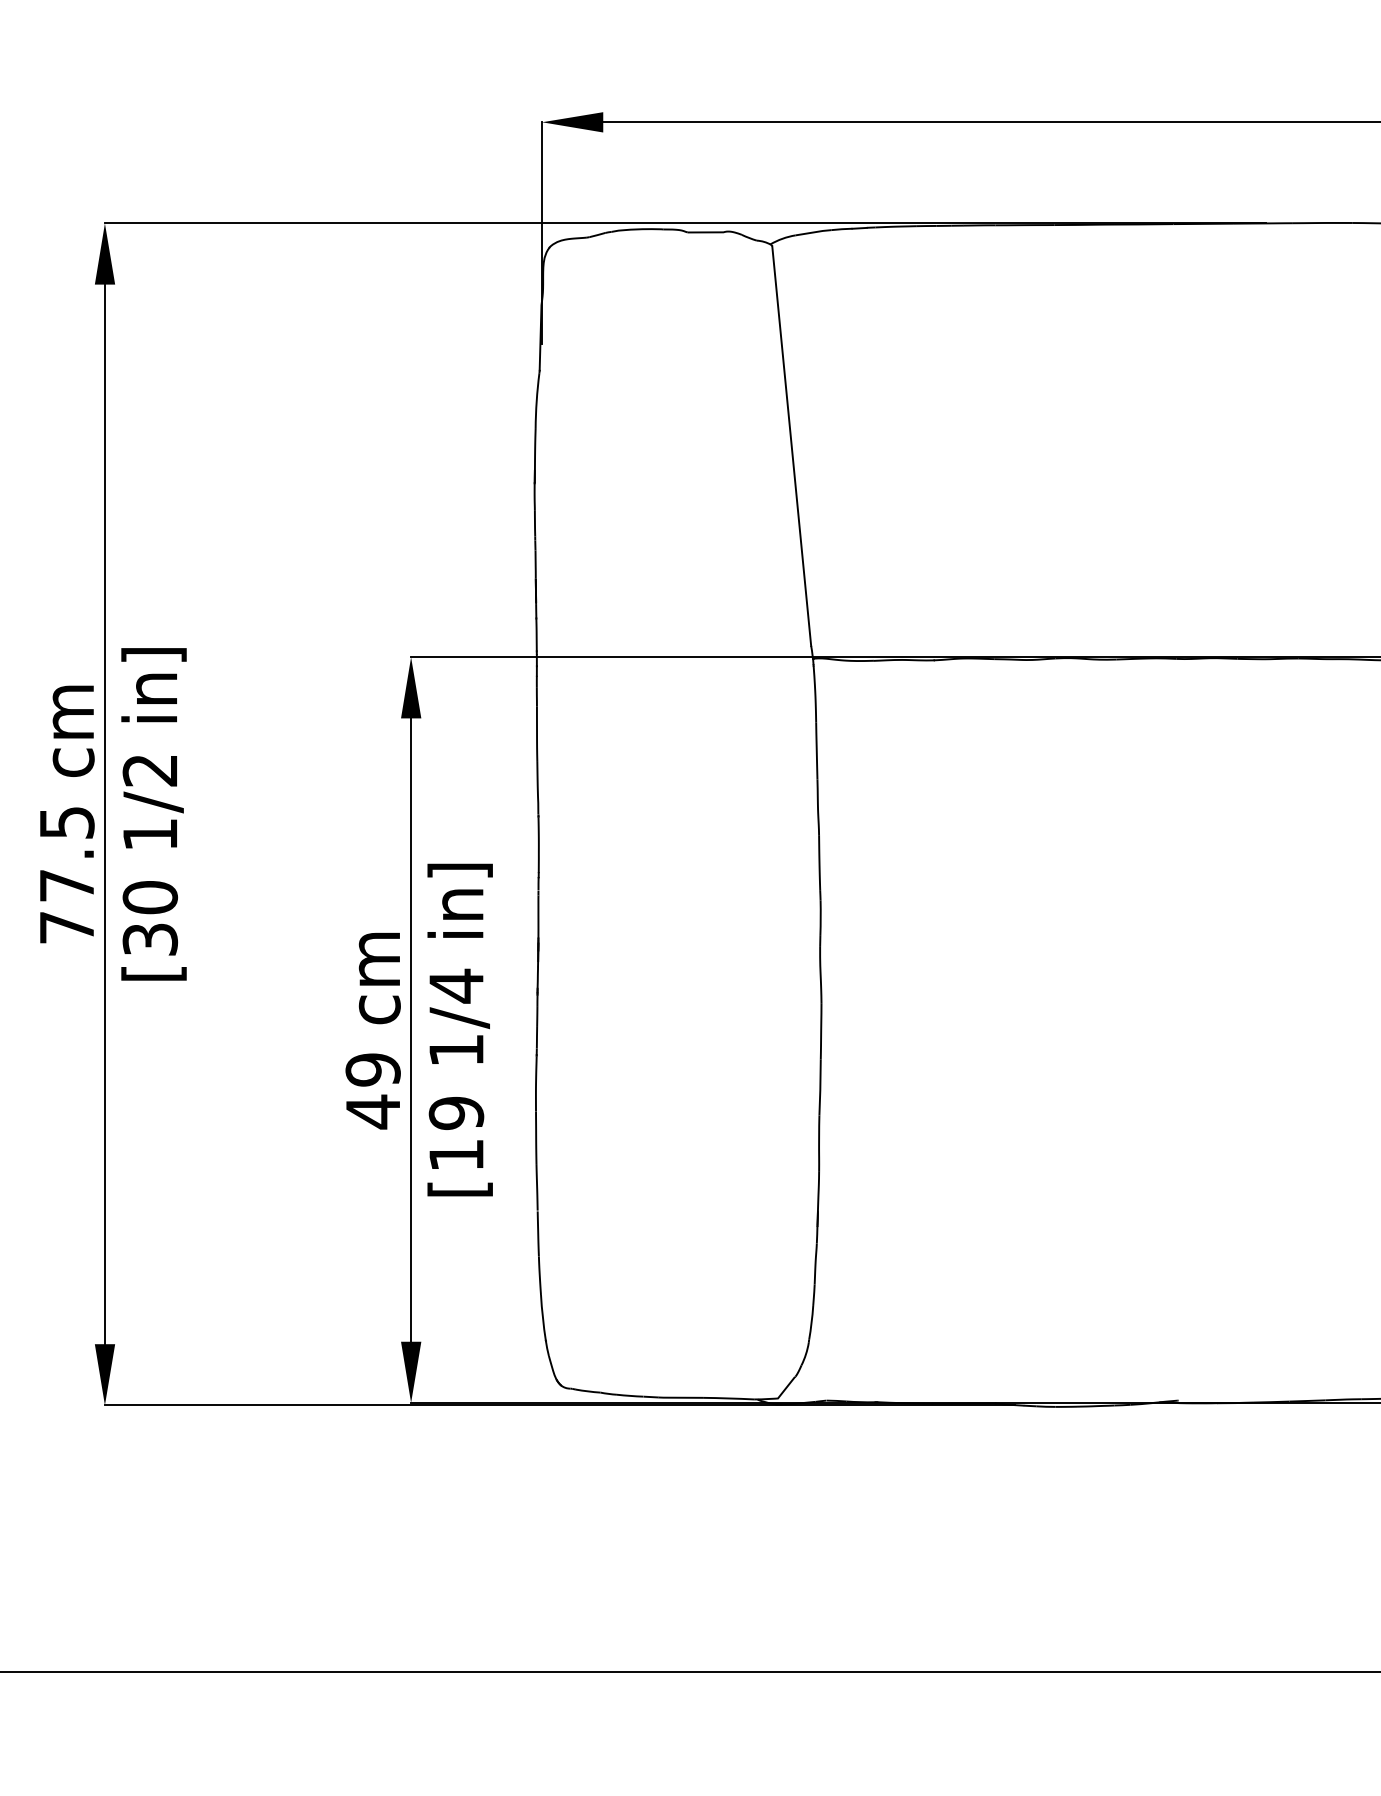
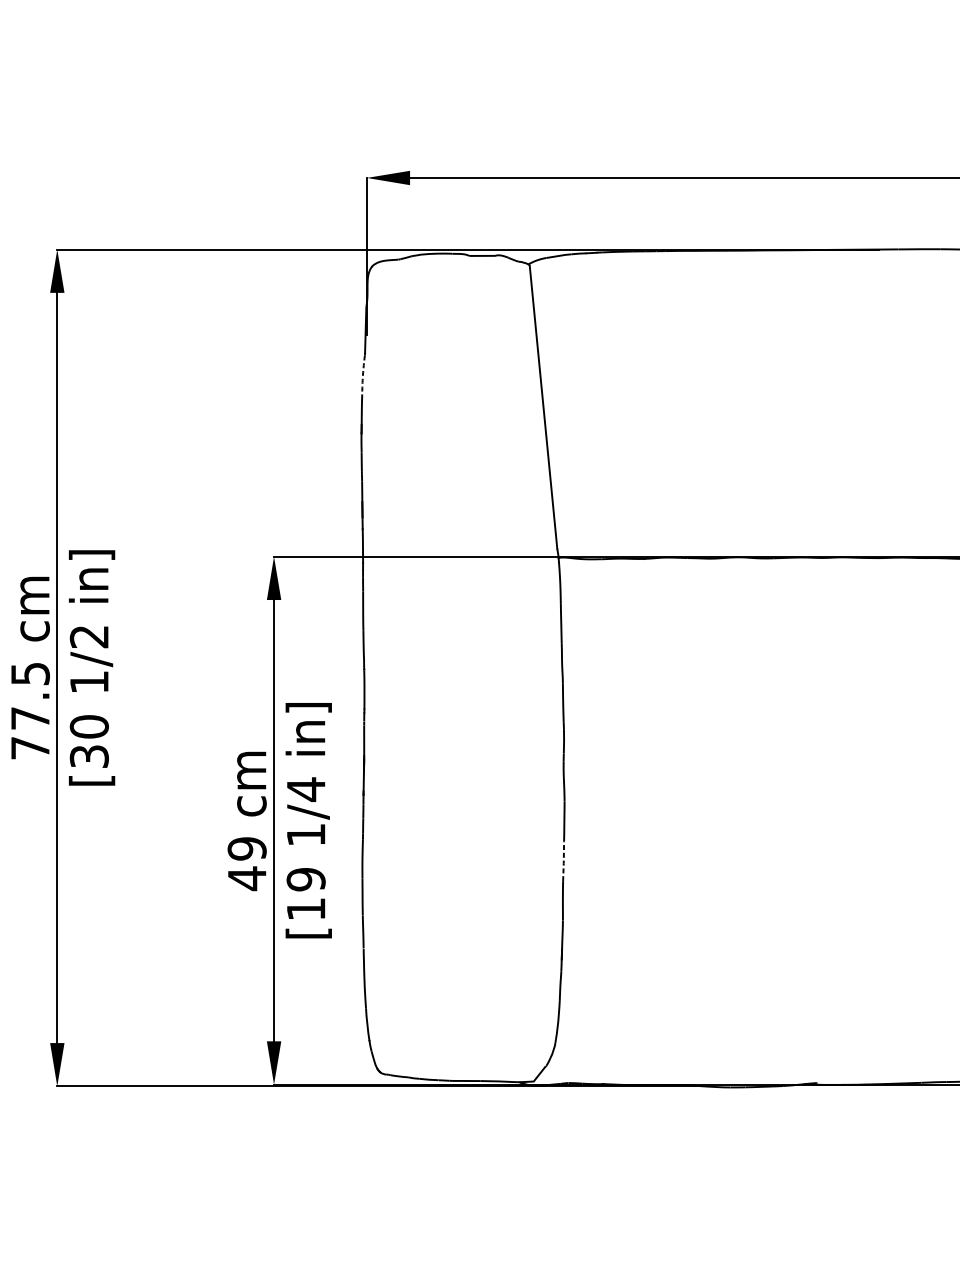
arc: (536, 401) -> (362, 375), solid -> dashed
line: (820, 1088) -> (563, 862), solid -> dashed

